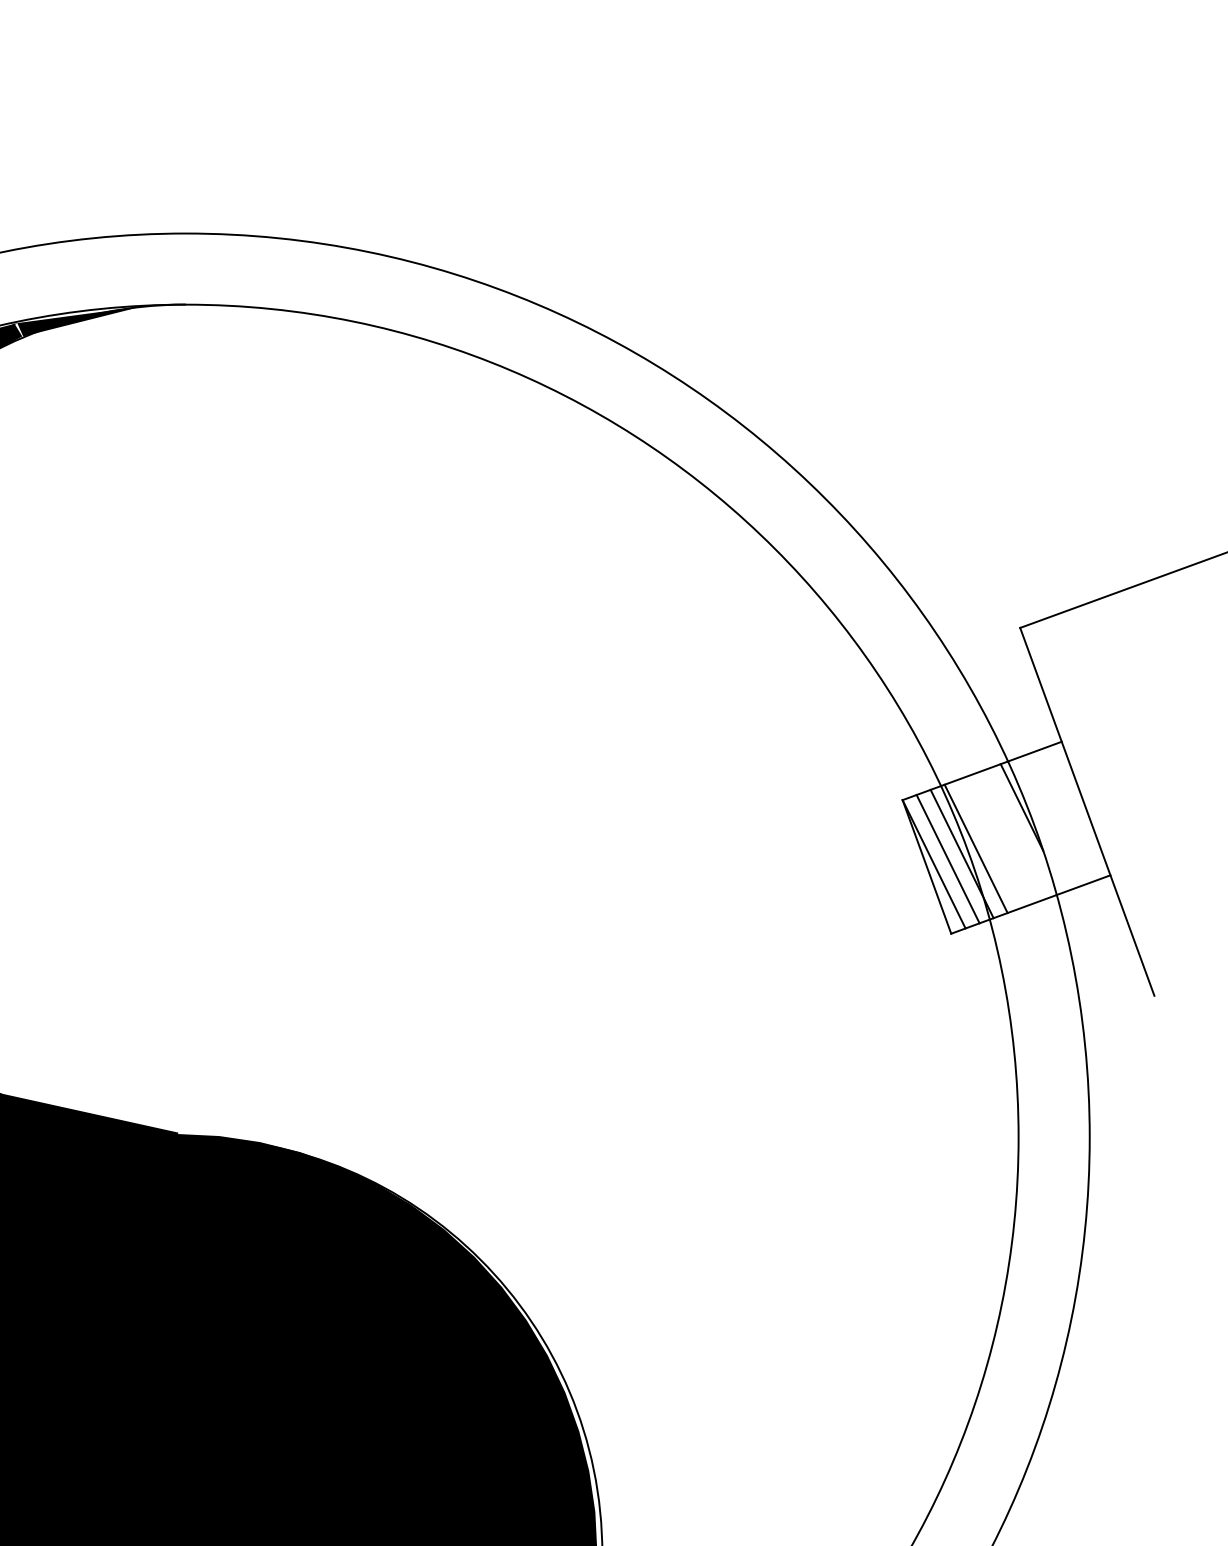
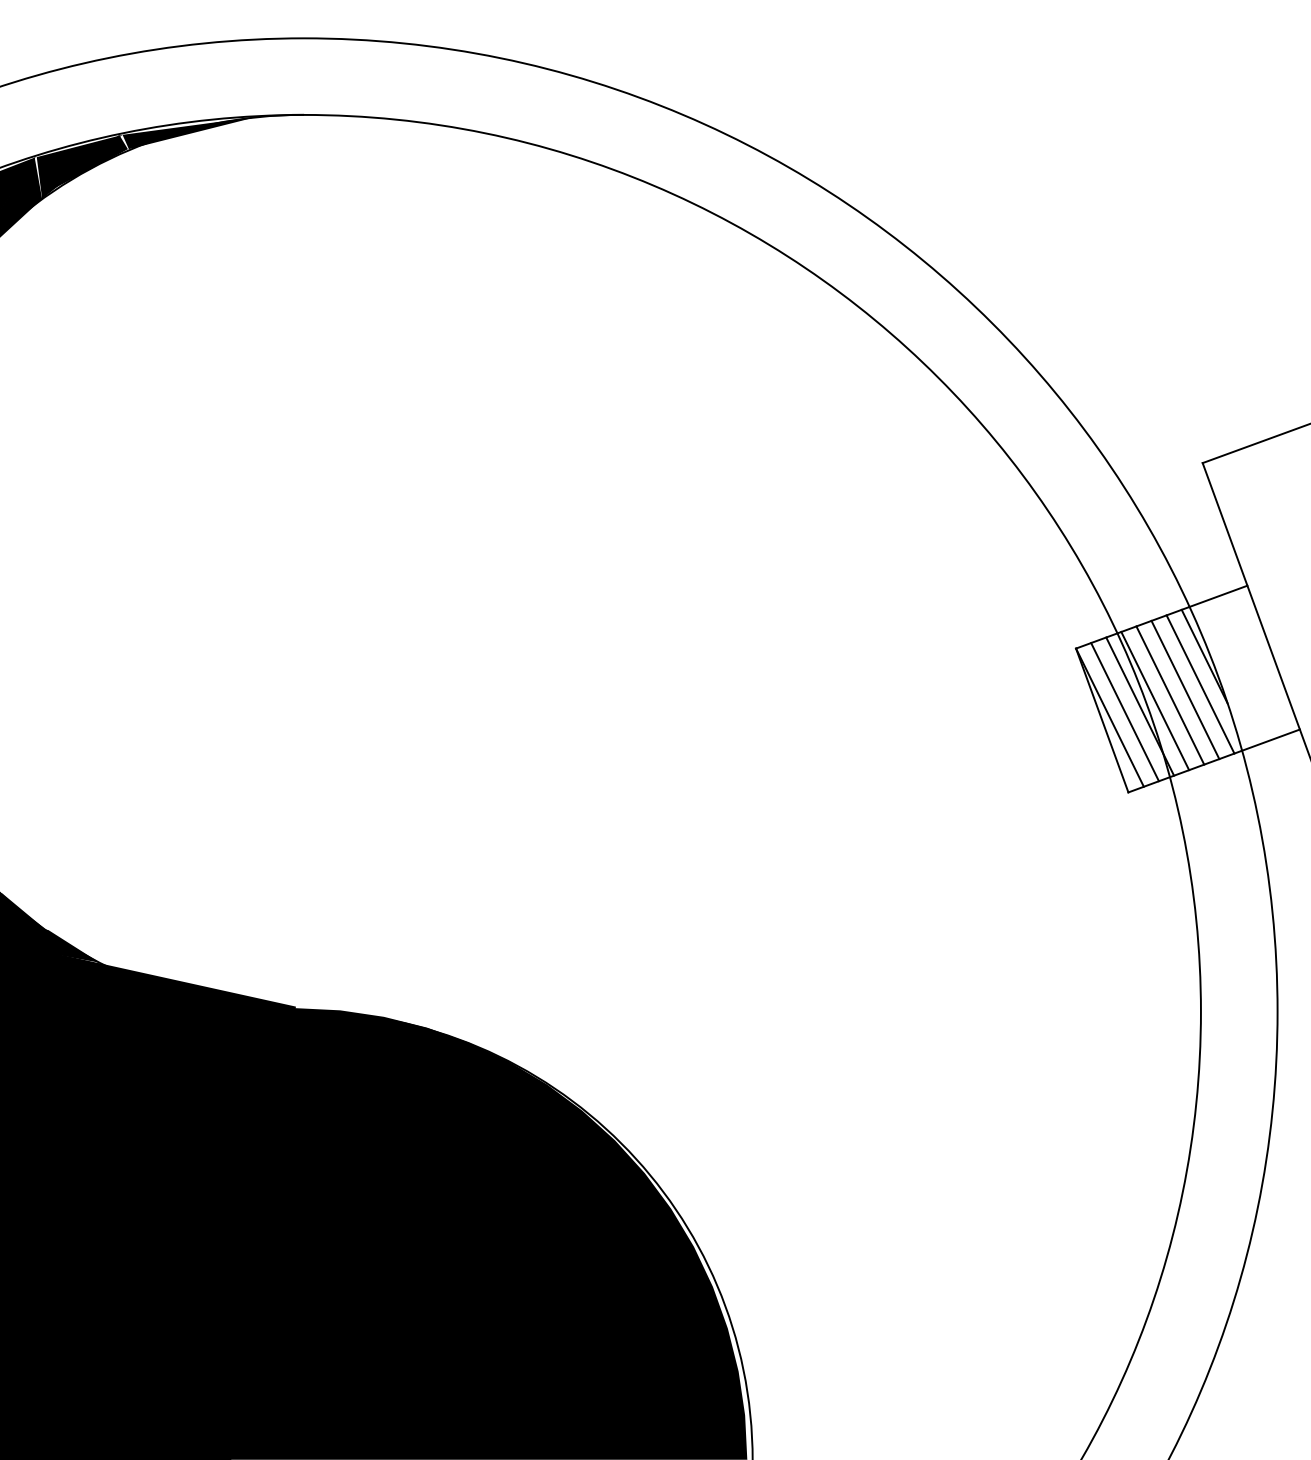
line: (1017, 833) -> (1199, 684), added
line: (1003, 838) -> (1184, 689), added
line: (989, 843) -> (1169, 695), added

